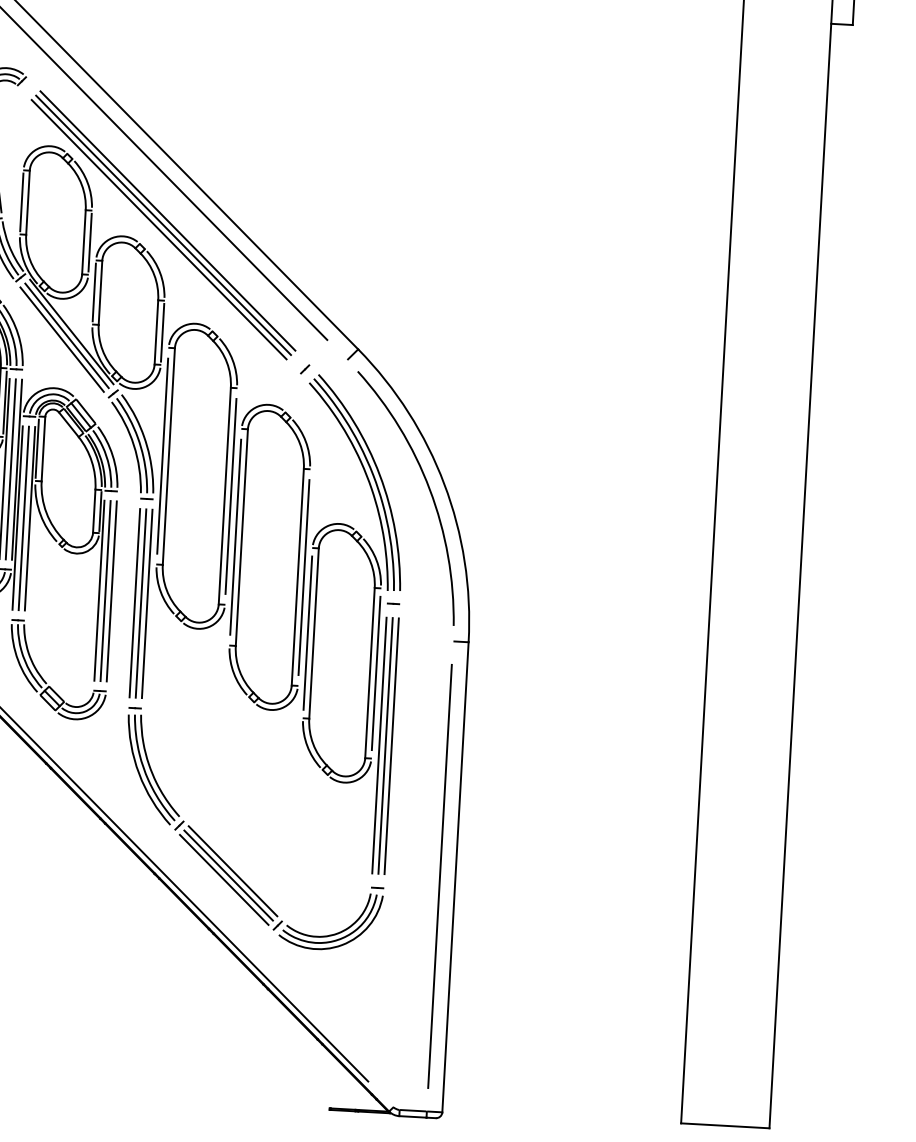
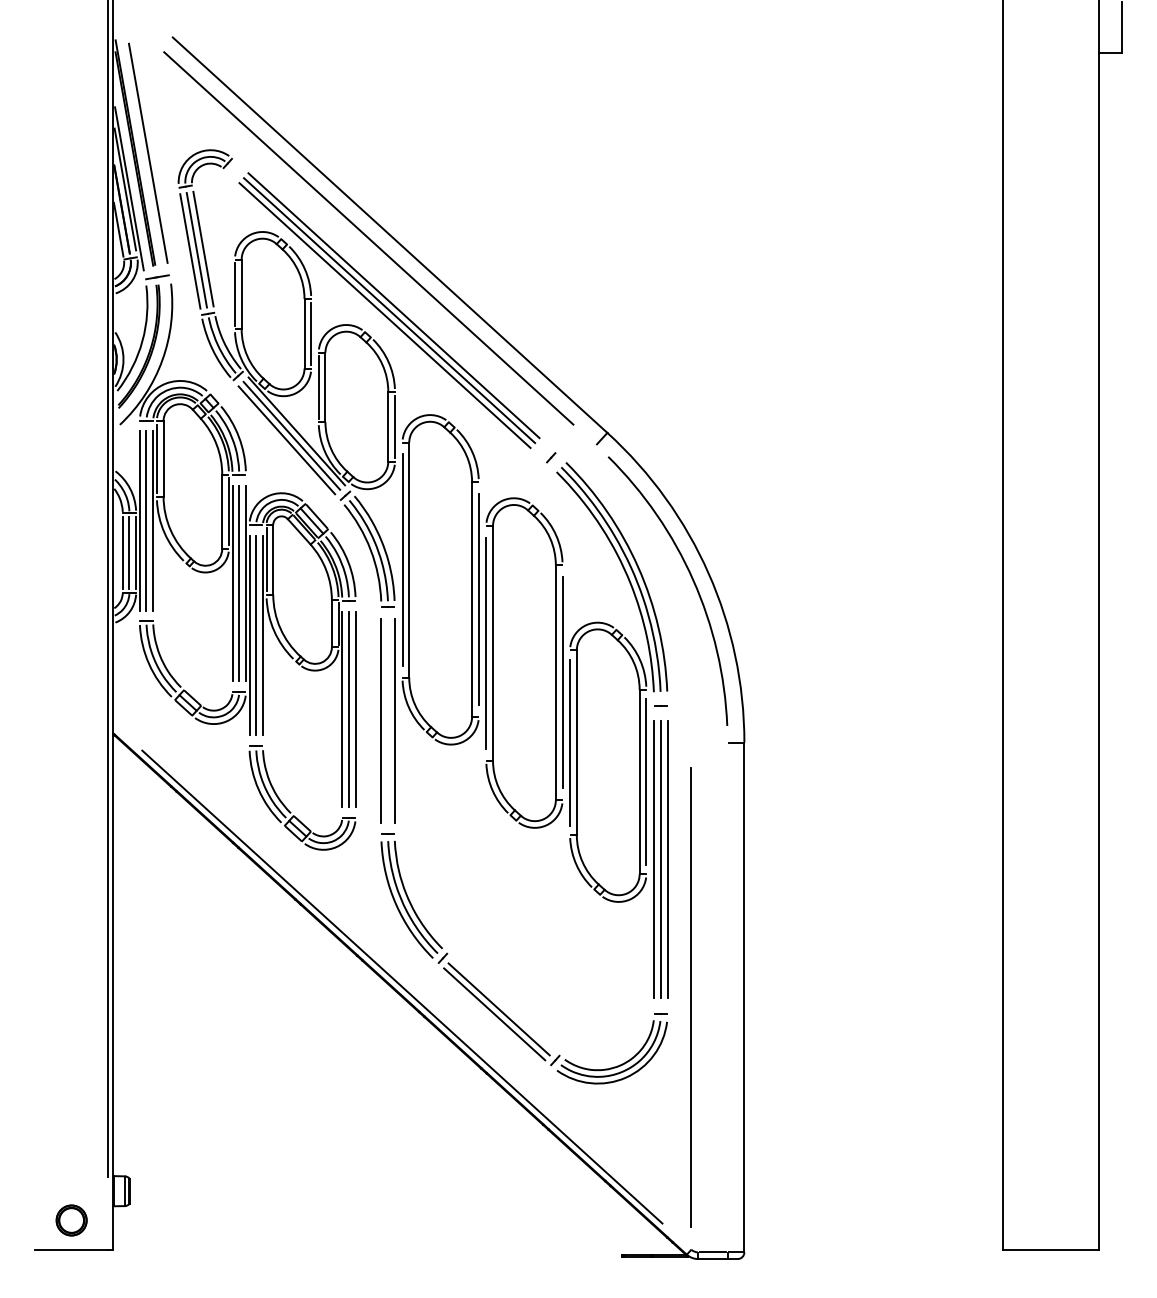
line: (141, 603) -> (388, 720), removed
line: (232, 871) -> (503, 1004), removed
line: (439, 876) -> (690, 997), moved

